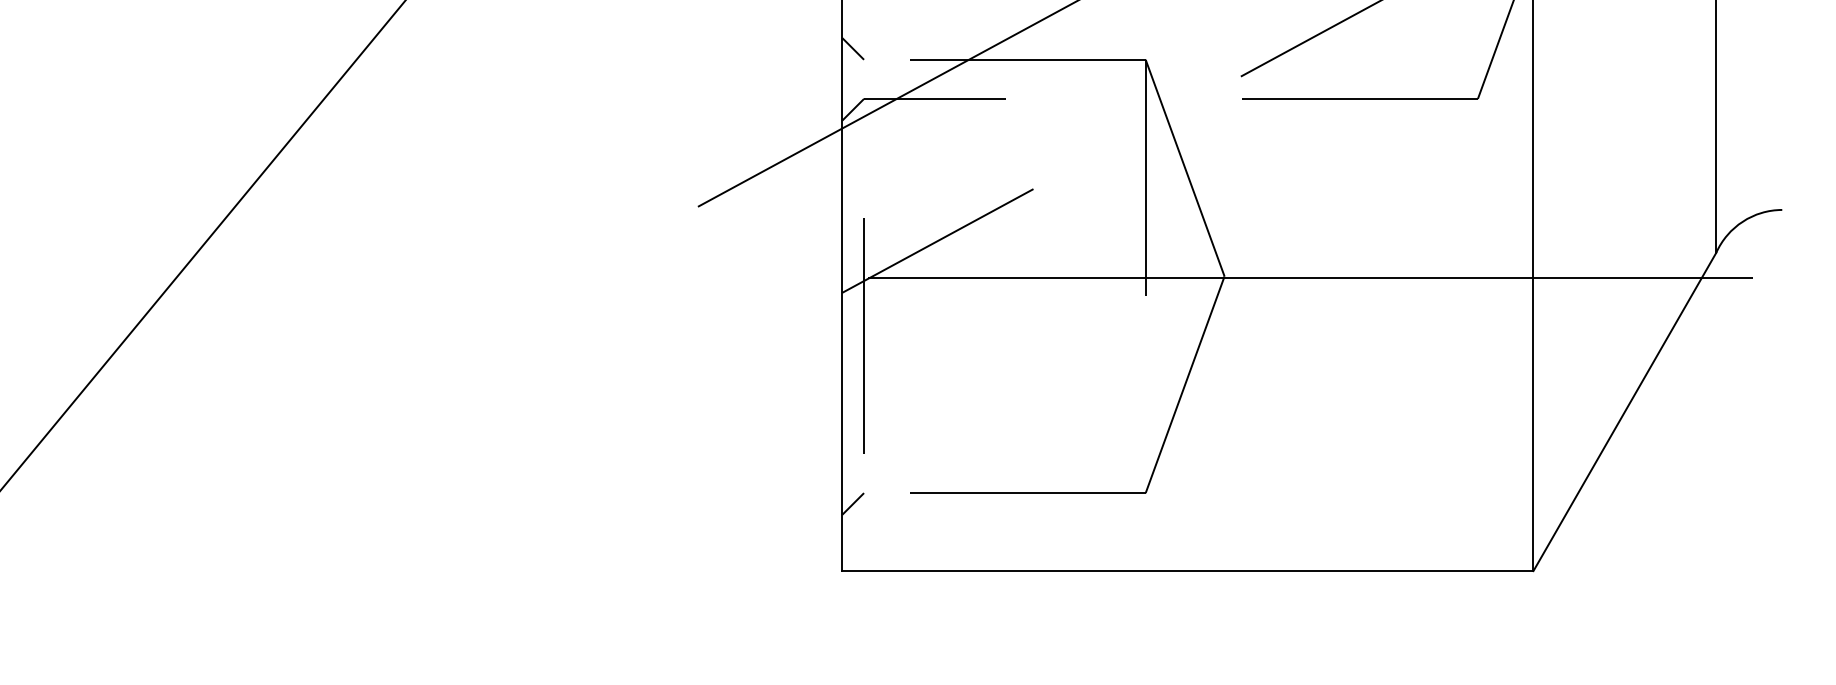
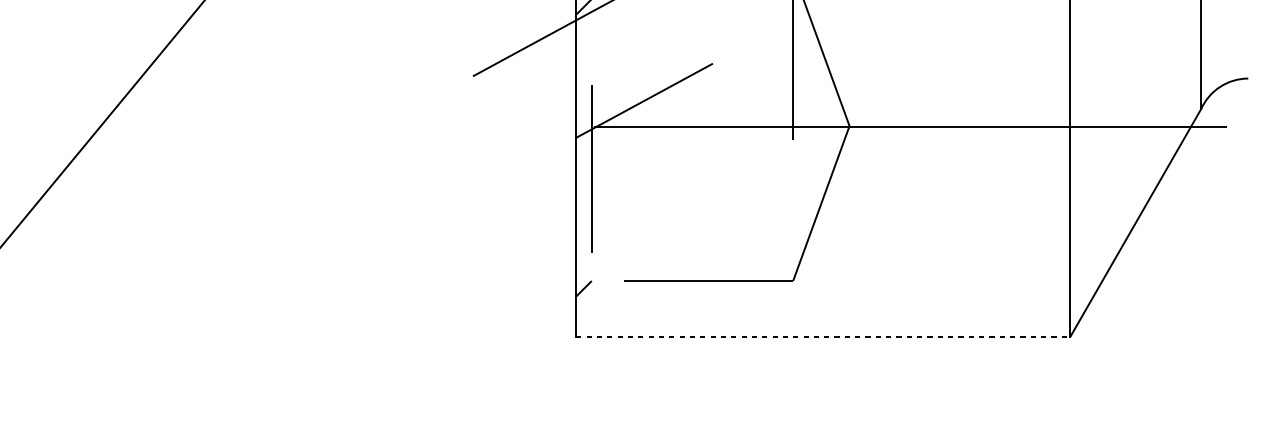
line: (1187, 571) -> (823, 337), solid -> dashed

